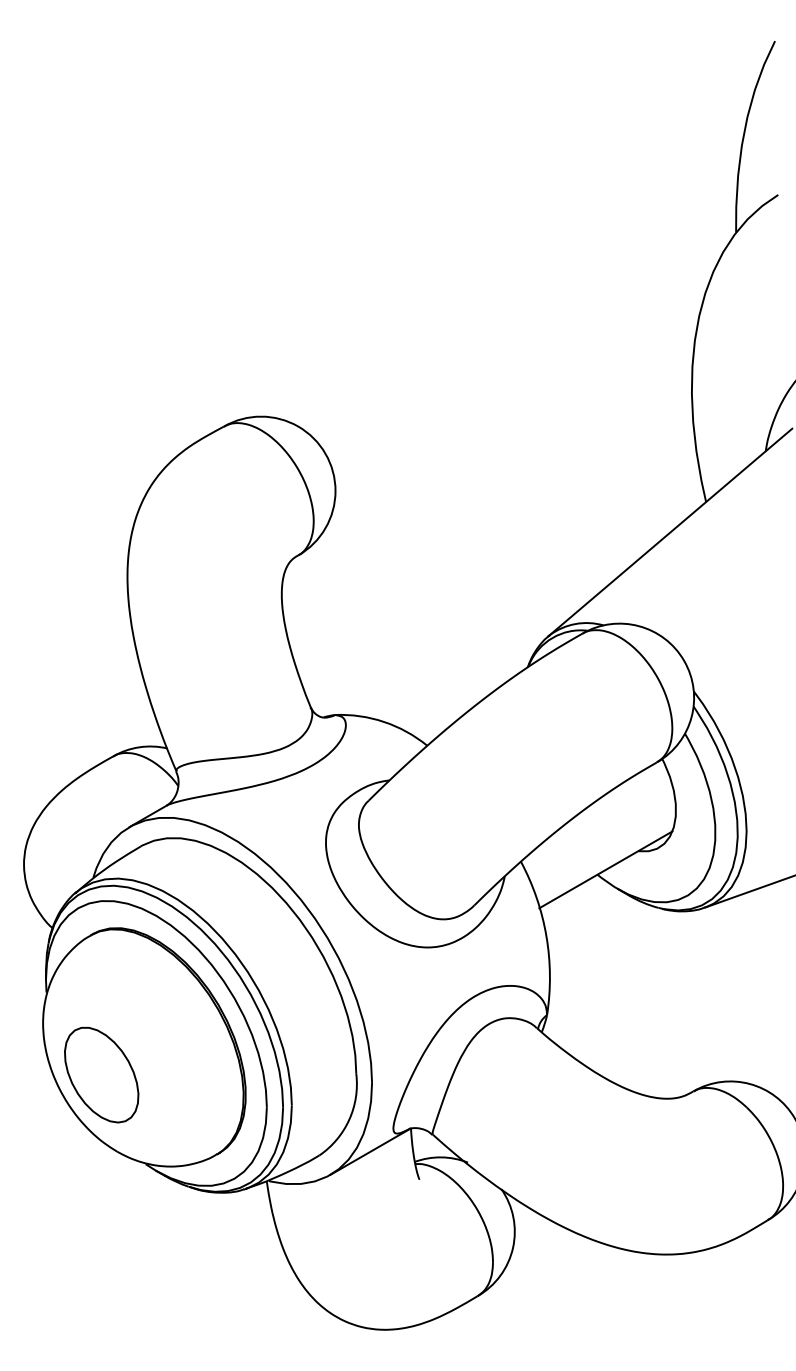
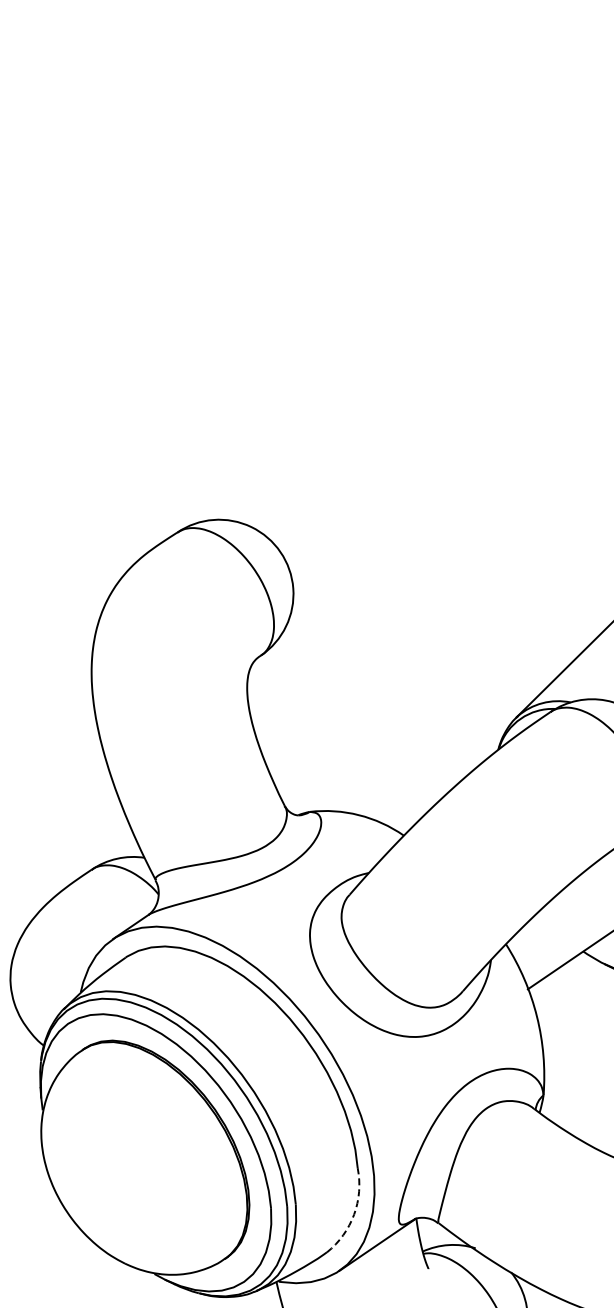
part: (101, 1074) -> (103, 1187), removed
arc: (349, 1119) -> (354, 1214), solid -> dashed

